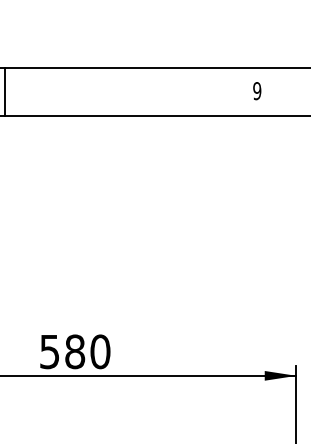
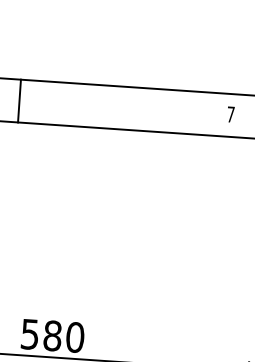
text: (257, 91) -> (231, 114), 9 -> 7
line: (5, 92) -> (19, 101), moved

